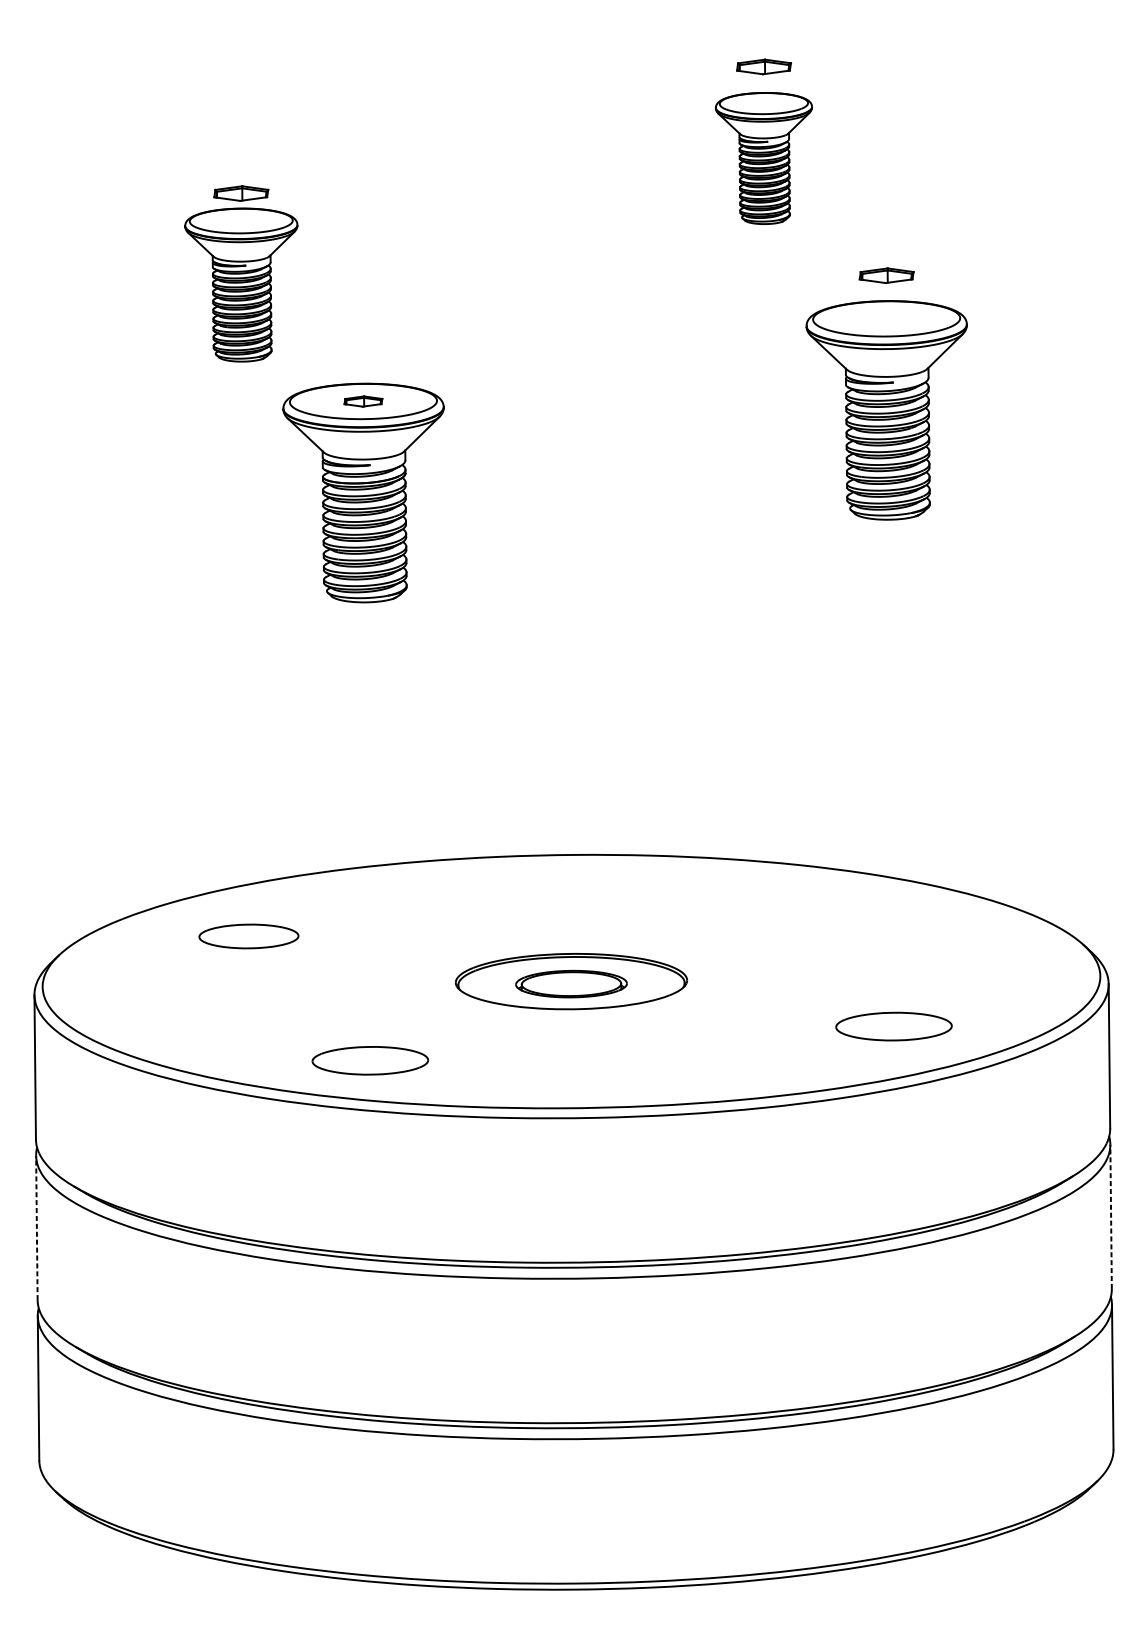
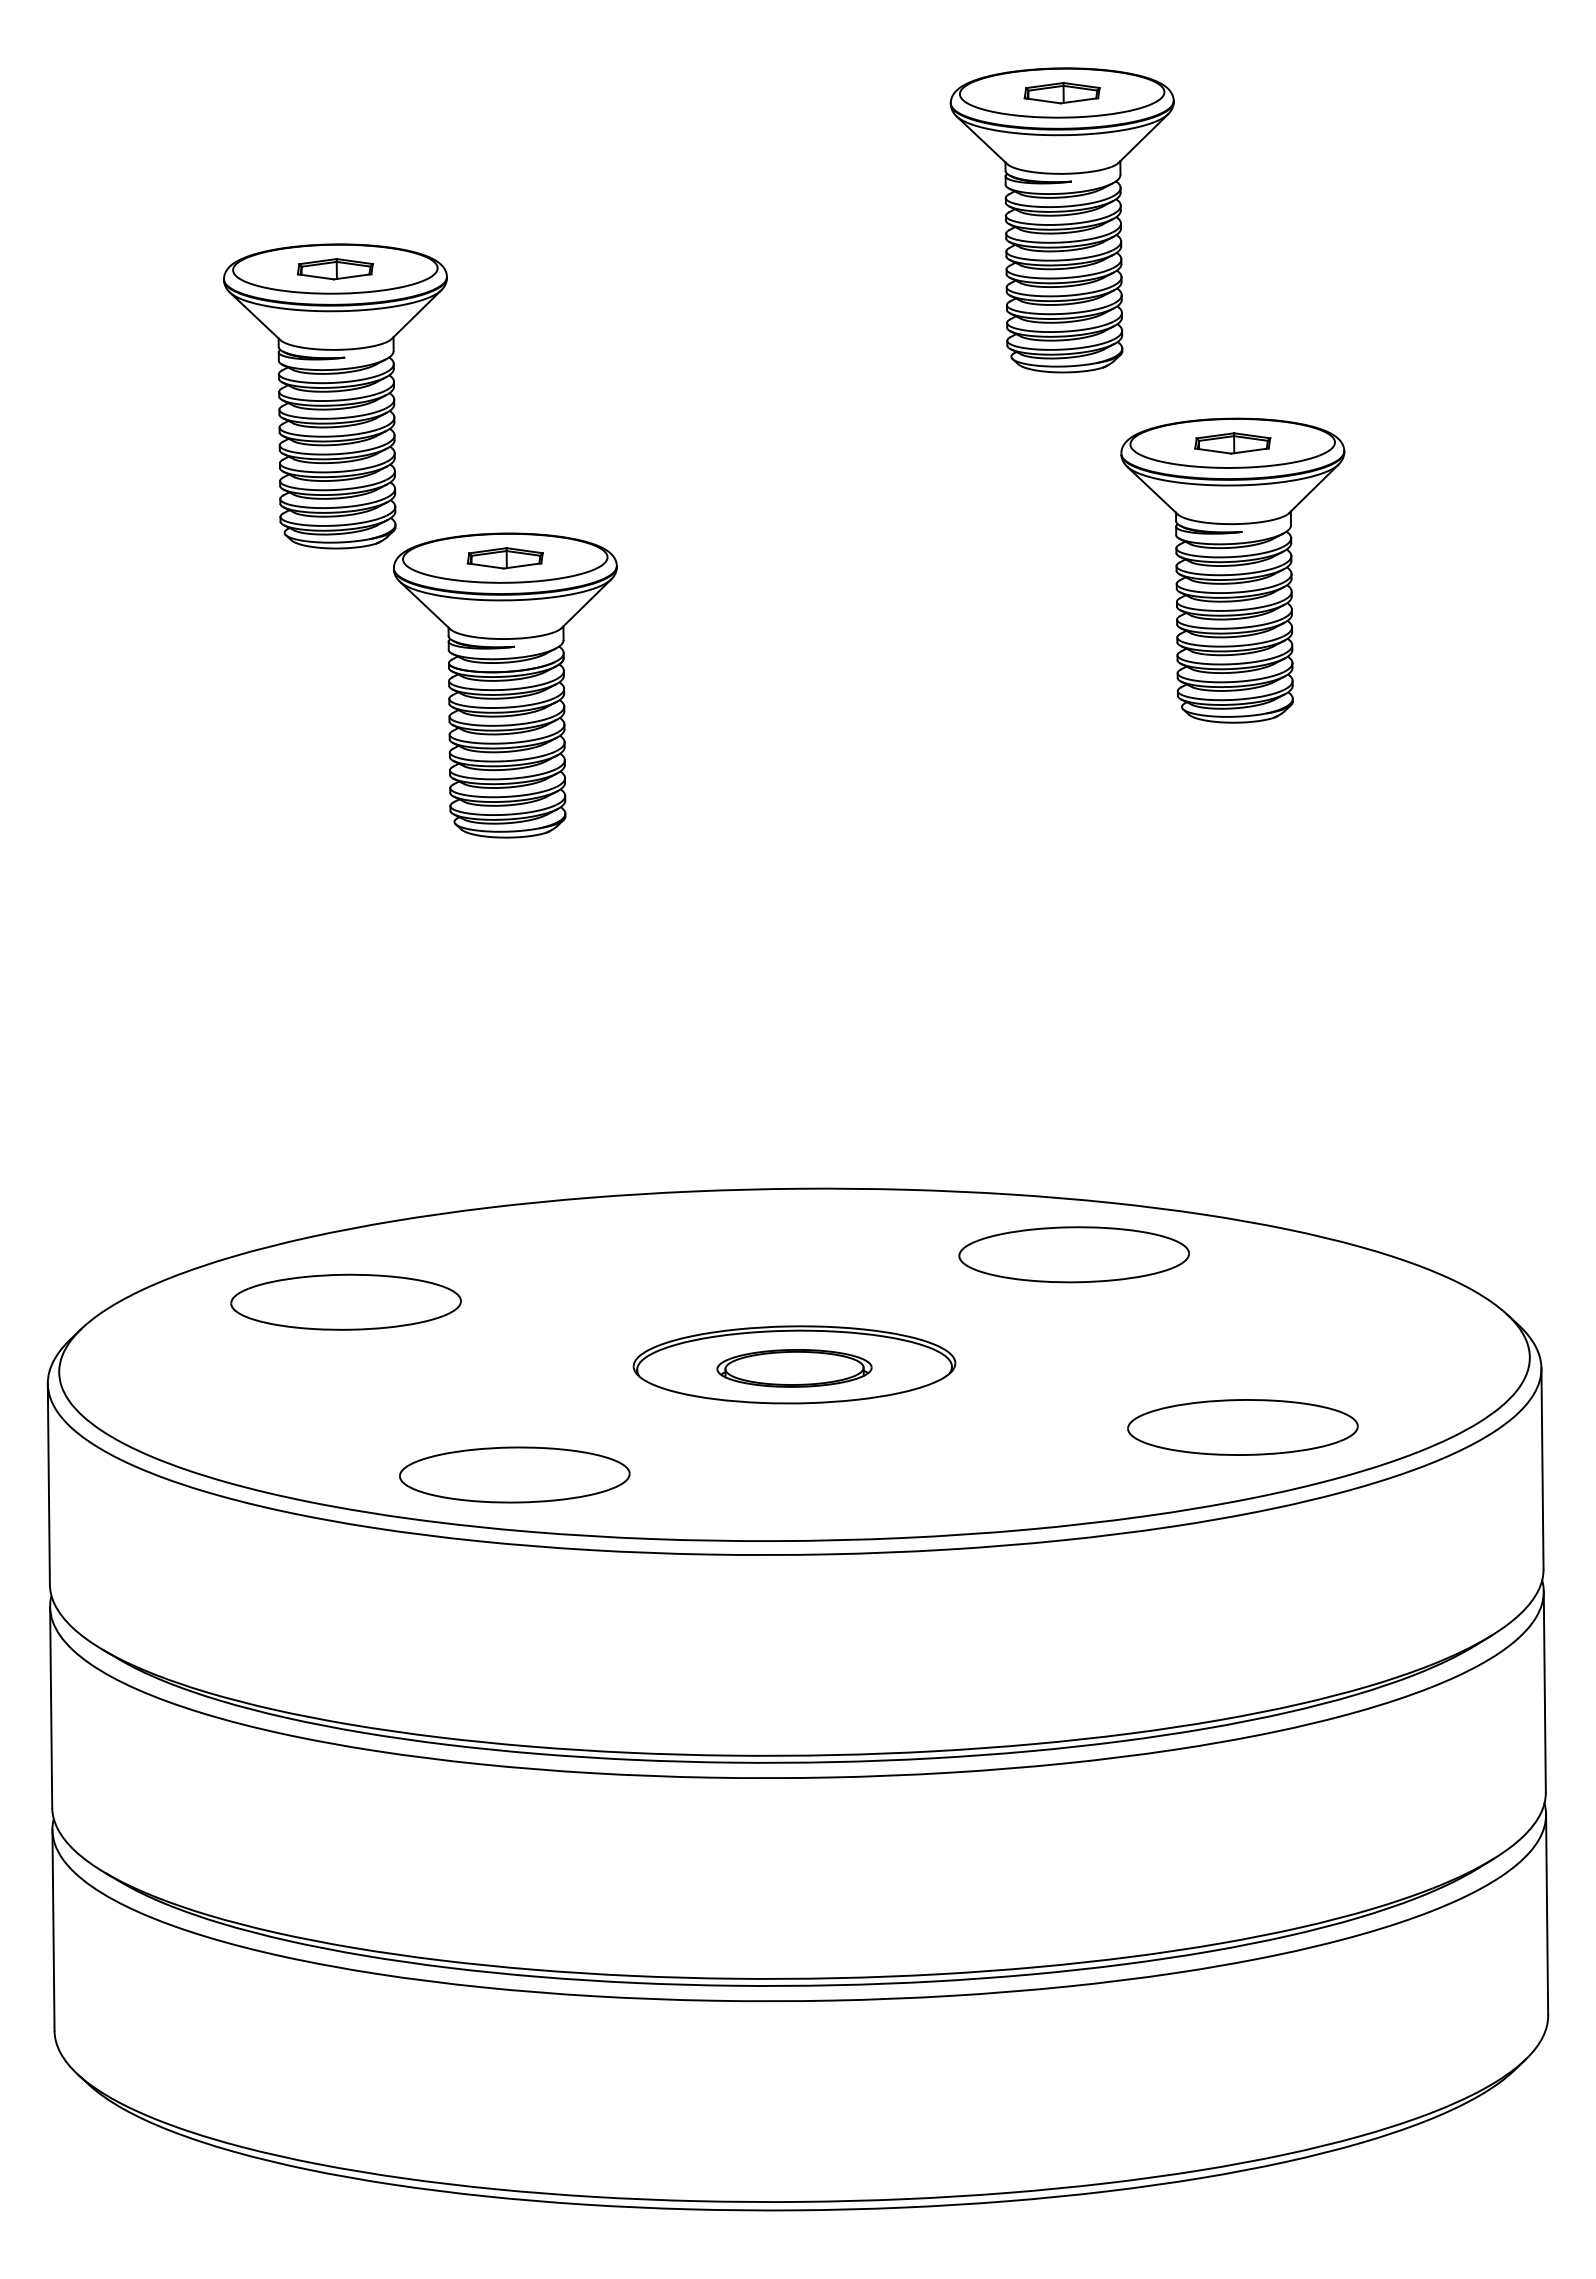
part: (763, 158) -> (1061, 220), size x1.67
part: (886, 275) -> (1232, 443), moved
part: (241, 285) -> (335, 396), size x1.43
part: (362, 401) -> (504, 558), size x1.43
part: (772, 902) -> (1073, 1254), added
part: (248, 936) -> (345, 1301), size x1.67
part: (893, 1026) -> (1242, 1427), size x1.43
part: (370, 1060) -> (514, 1474), size x1.43
line: (1110, 1216) -> (1544, 1691), dashed -> solid
line: (37, 1227) -> (51, 1706), dashed -> solid

